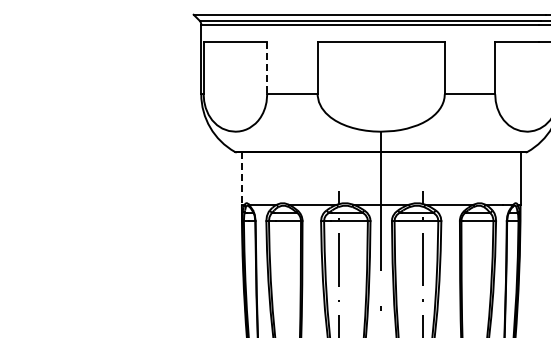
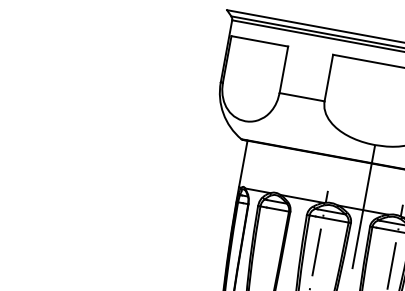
line: (267, 68) -> (284, 70), dashed -> solid
line: (241, 179) -> (242, 164), dashed -> solid

